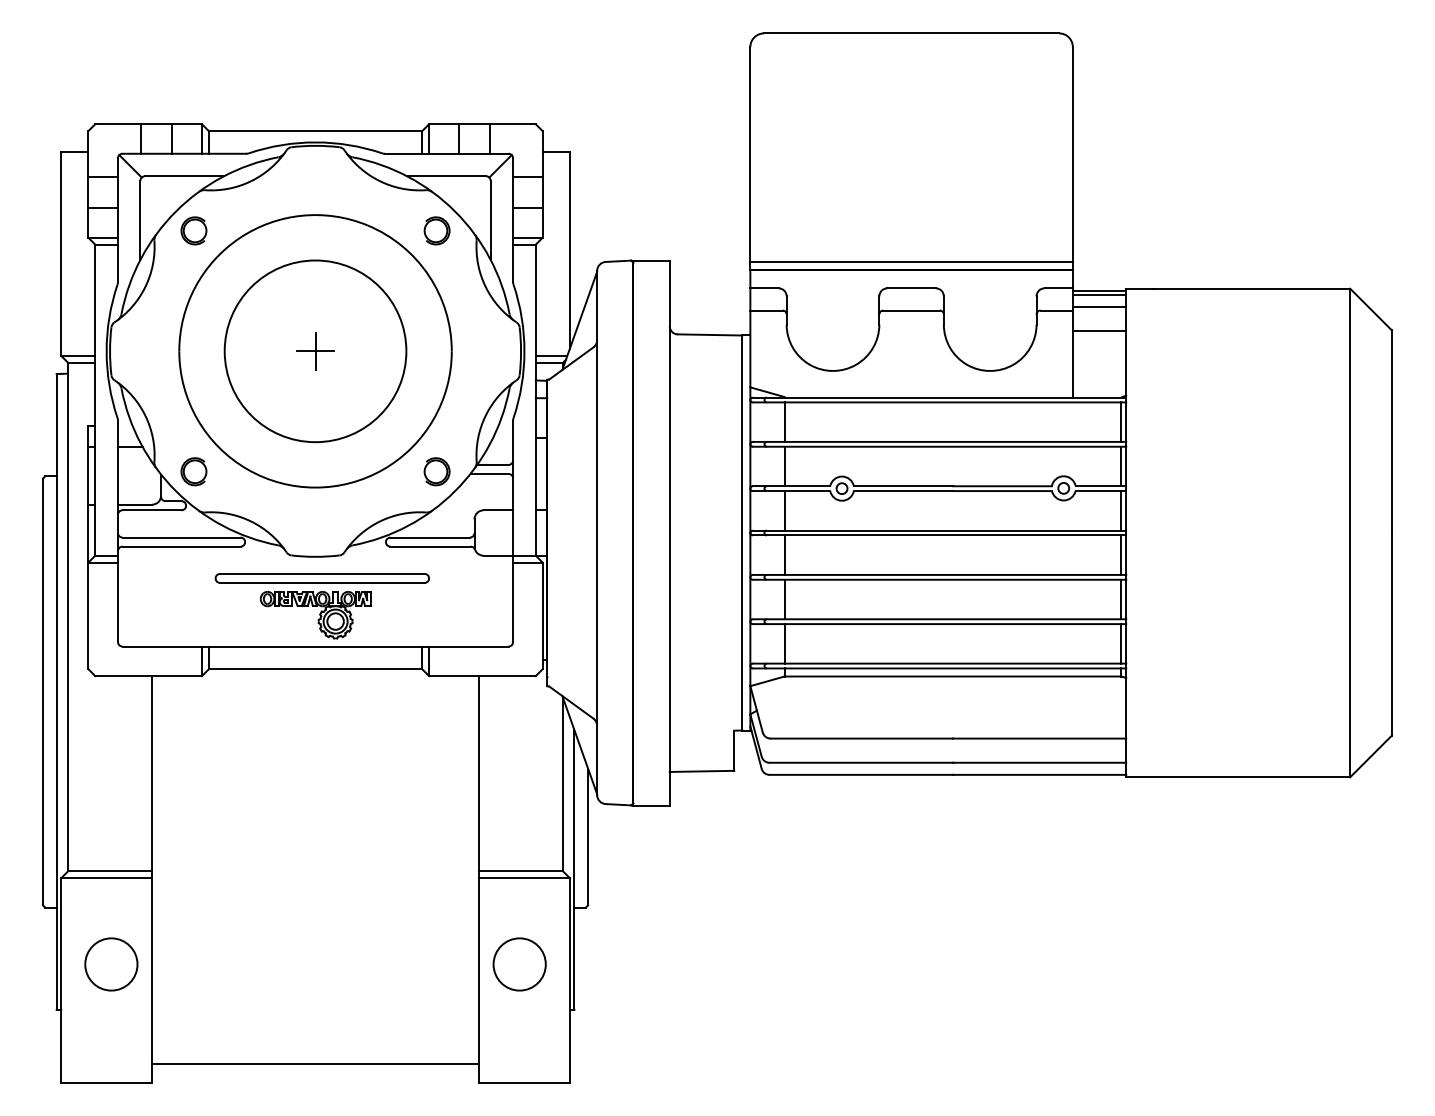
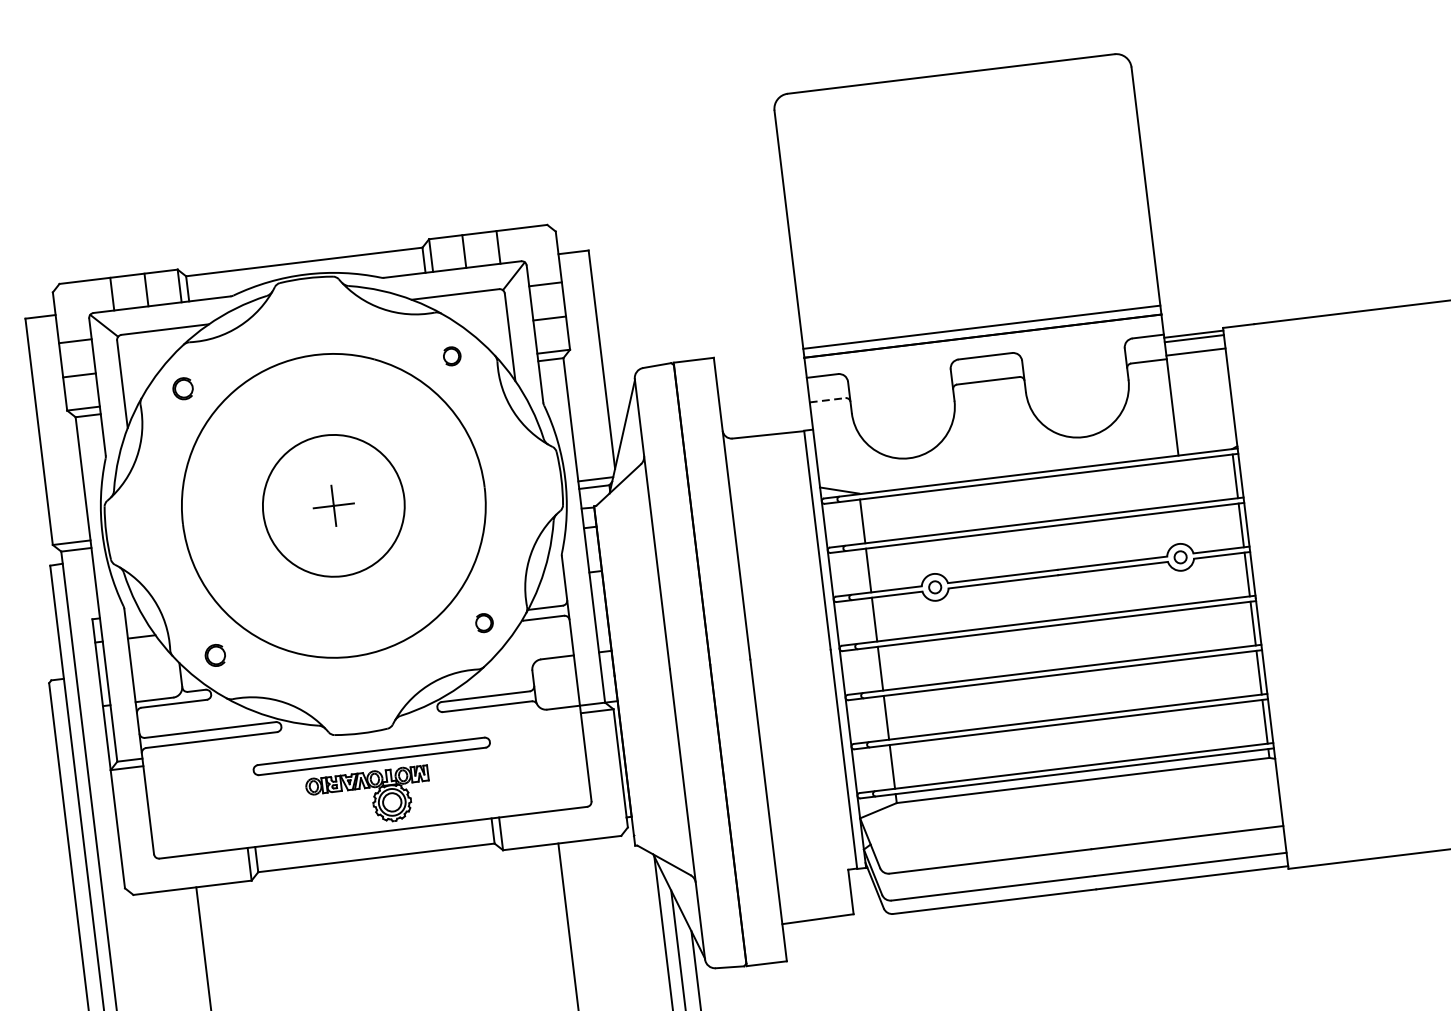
part: (193, 230) -> (182, 388), size x0.7
part: (436, 230) -> (451, 355), size x0.6
line: (766, 310) -> (827, 400), solid -> dashed
line: (1099, 331) -> (1199, 378), removed
circle: (315, 351) -> (333, 506), size x0.7
part: (193, 471) -> (214, 655), size x0.7
part: (436, 471) -> (483, 622), size x0.6

